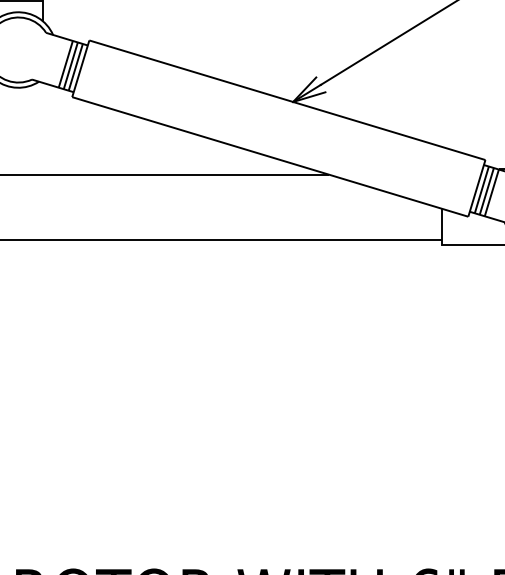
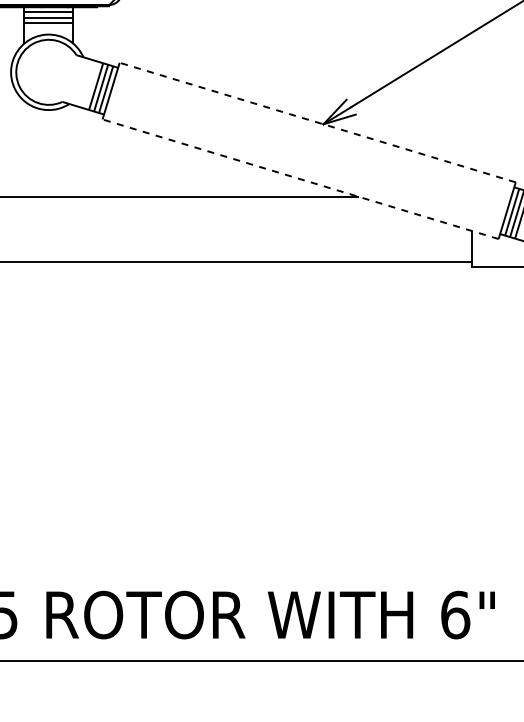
line: (287, 100) -> (317, 122), solid -> dashed
line: (270, 157) -> (300, 179), solid -> dashed

